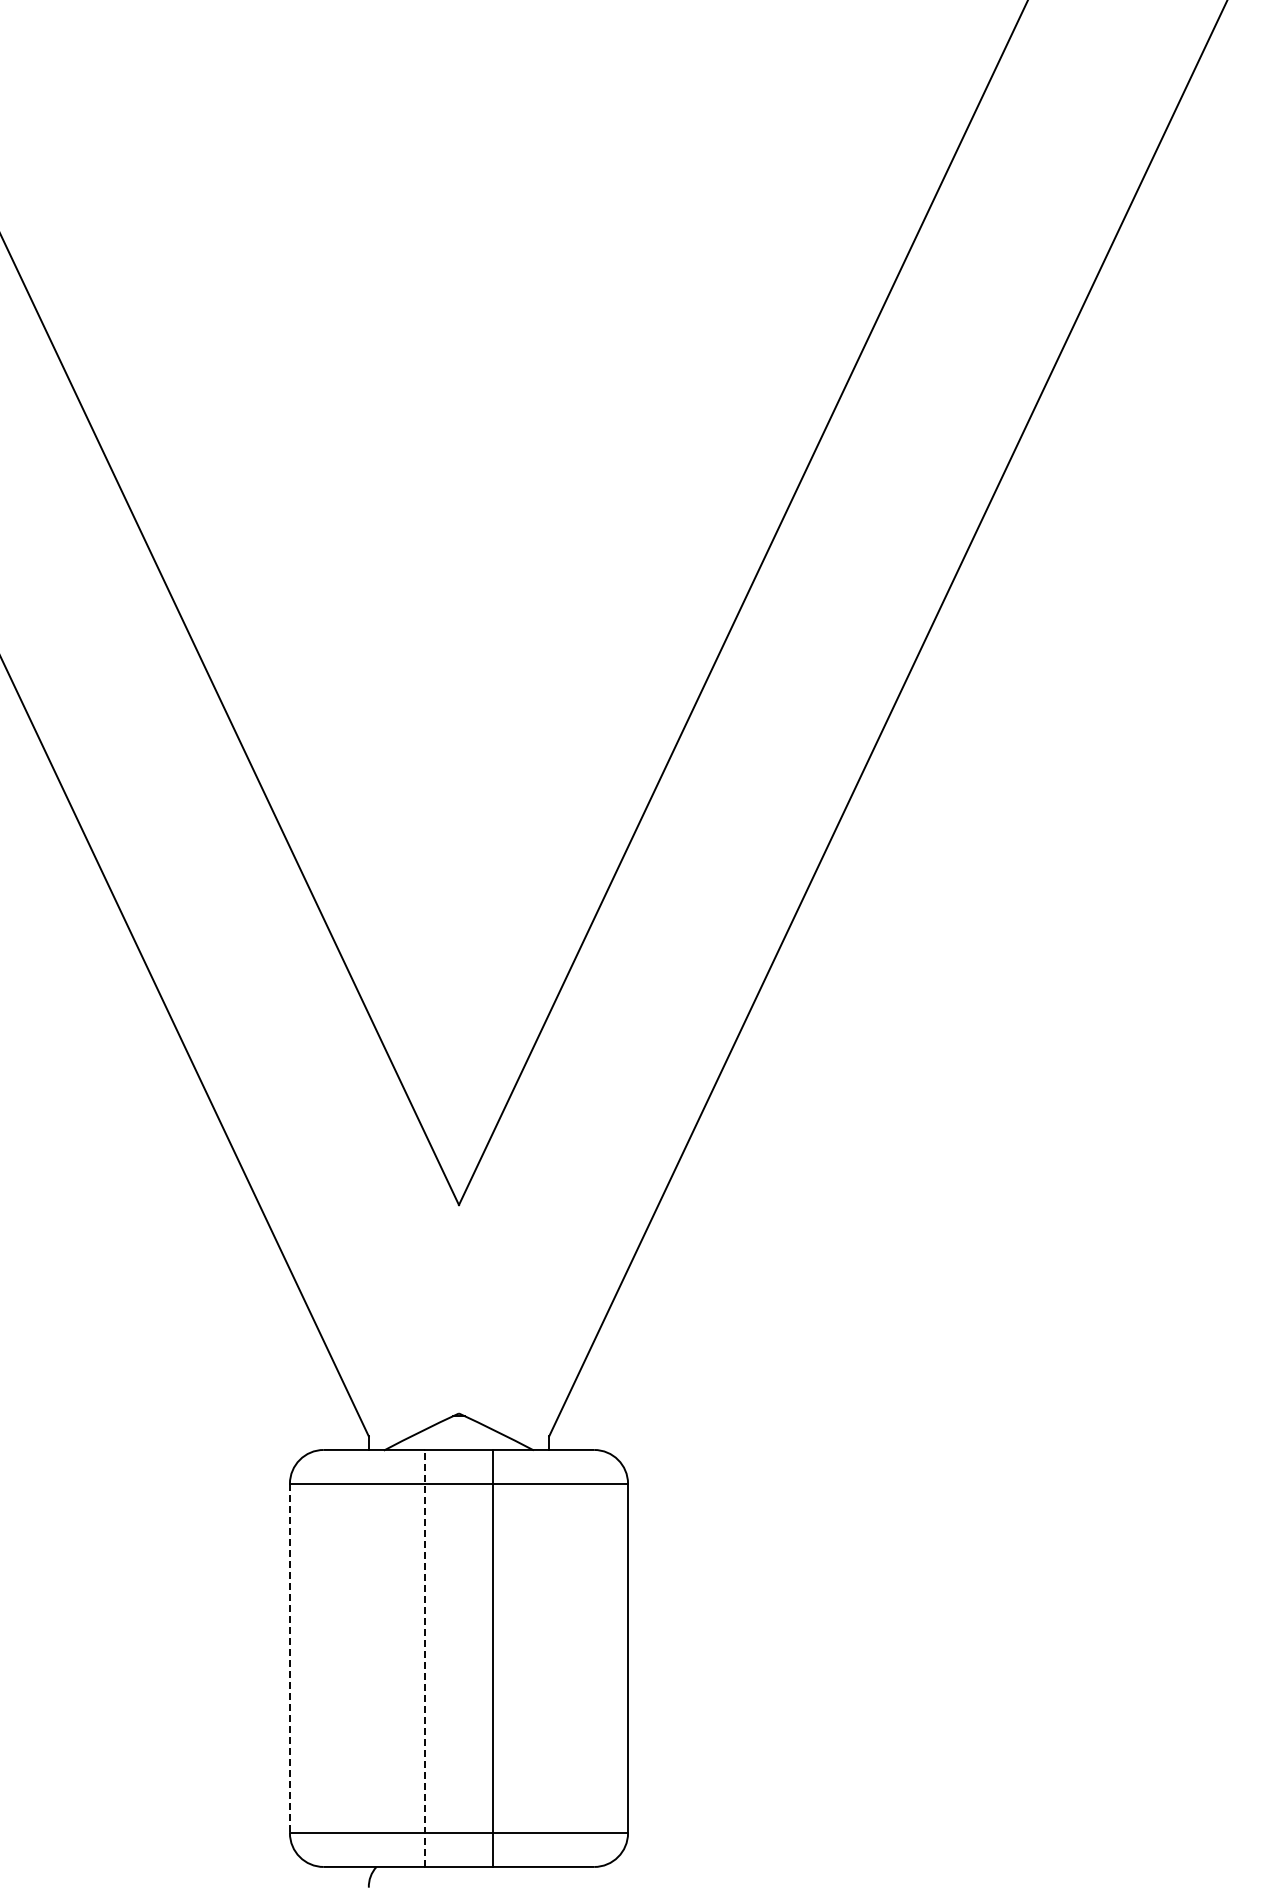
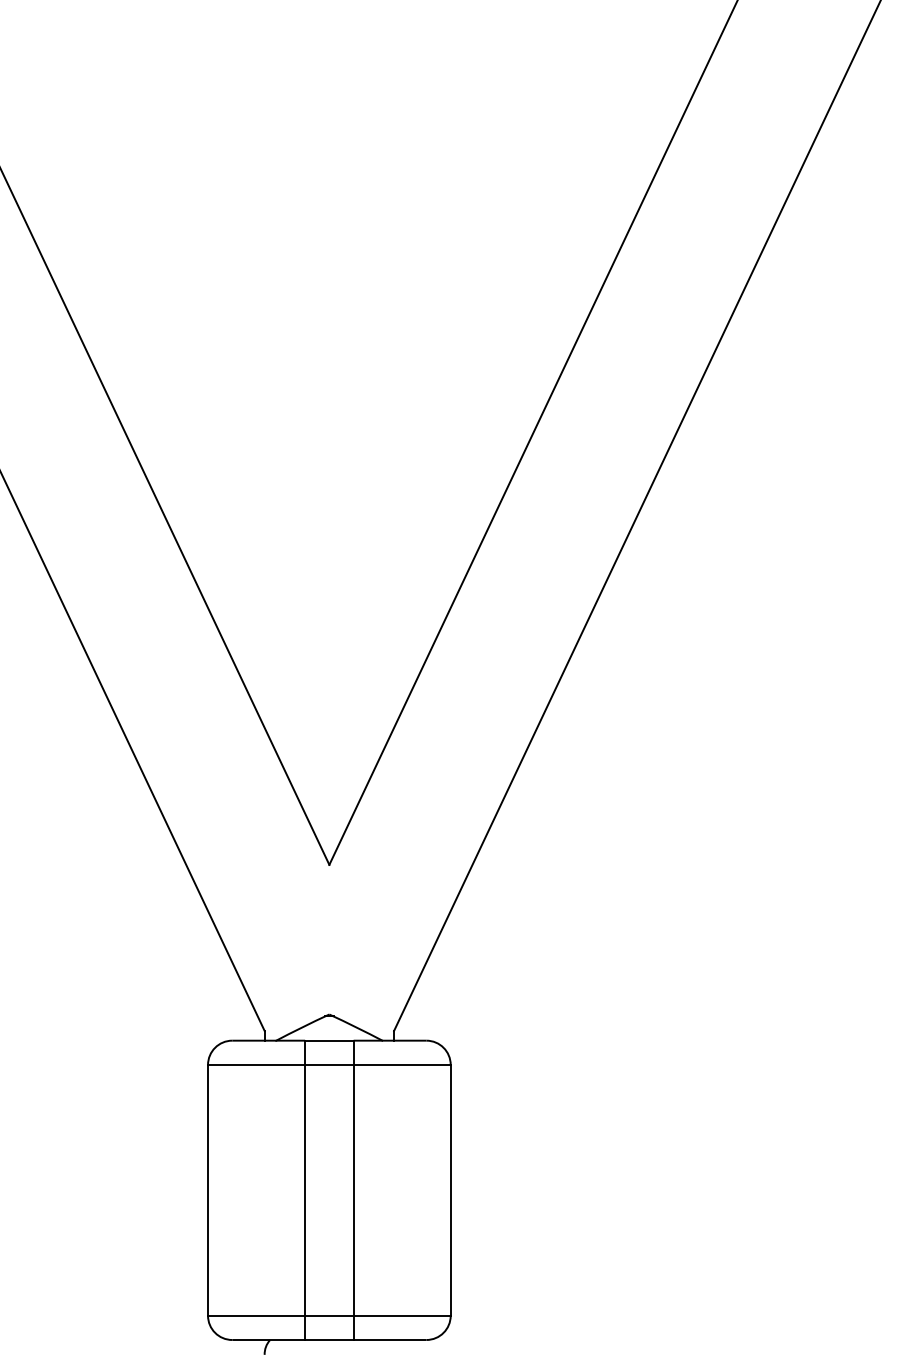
line: (425, 1657) -> (305, 1189), dashed -> solid
line: (289, 1658) -> (207, 1190), dashed -> solid

